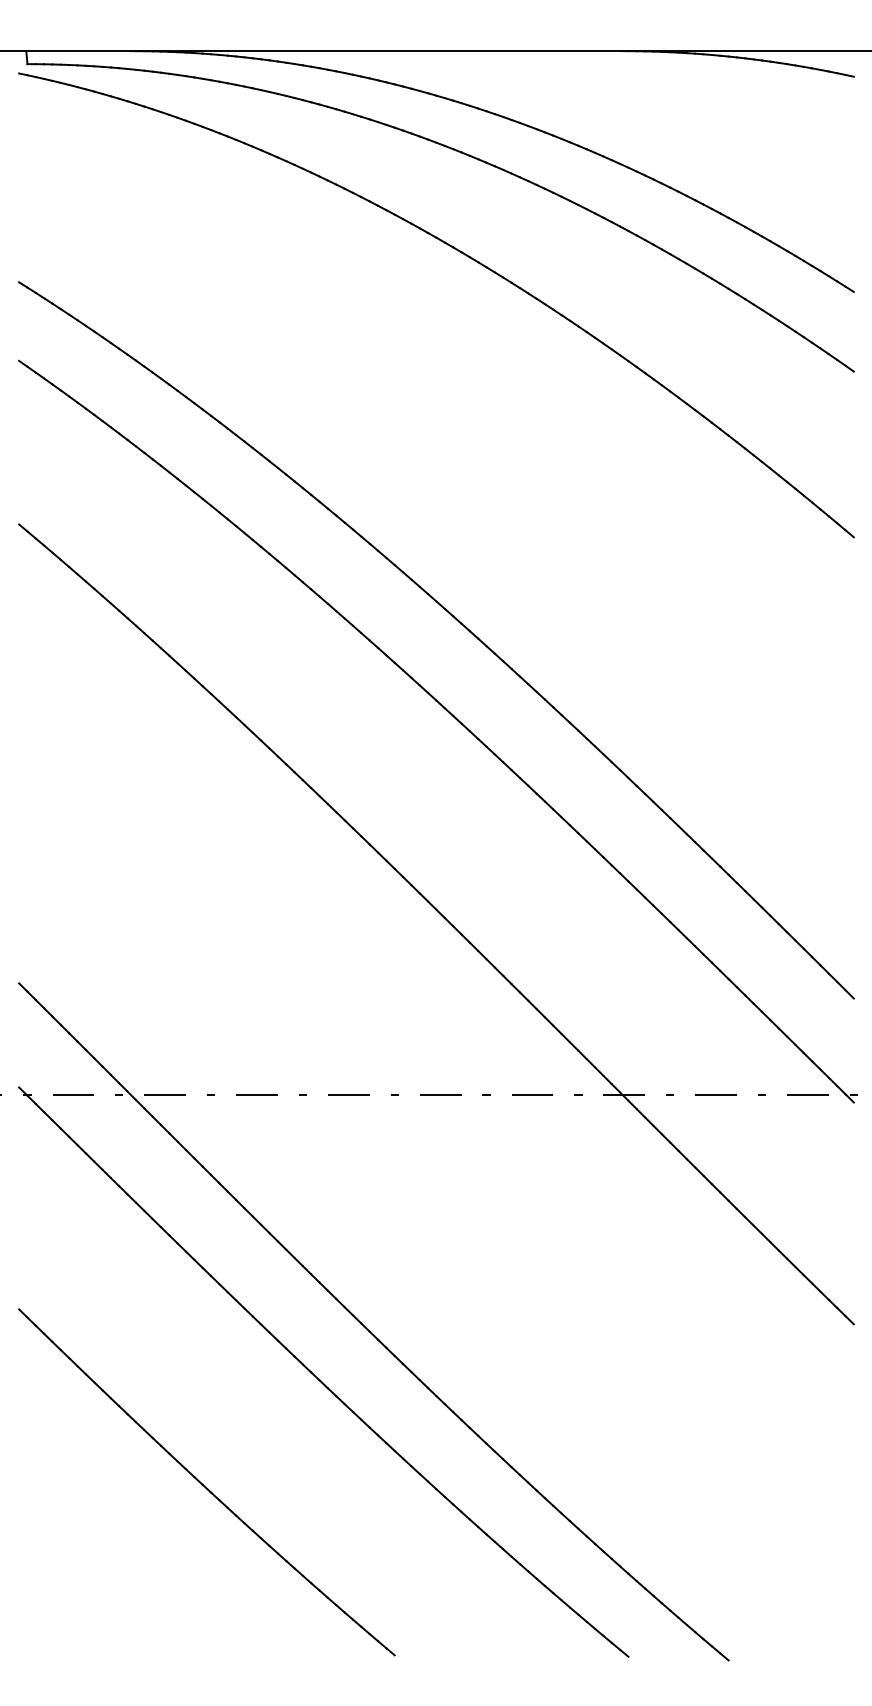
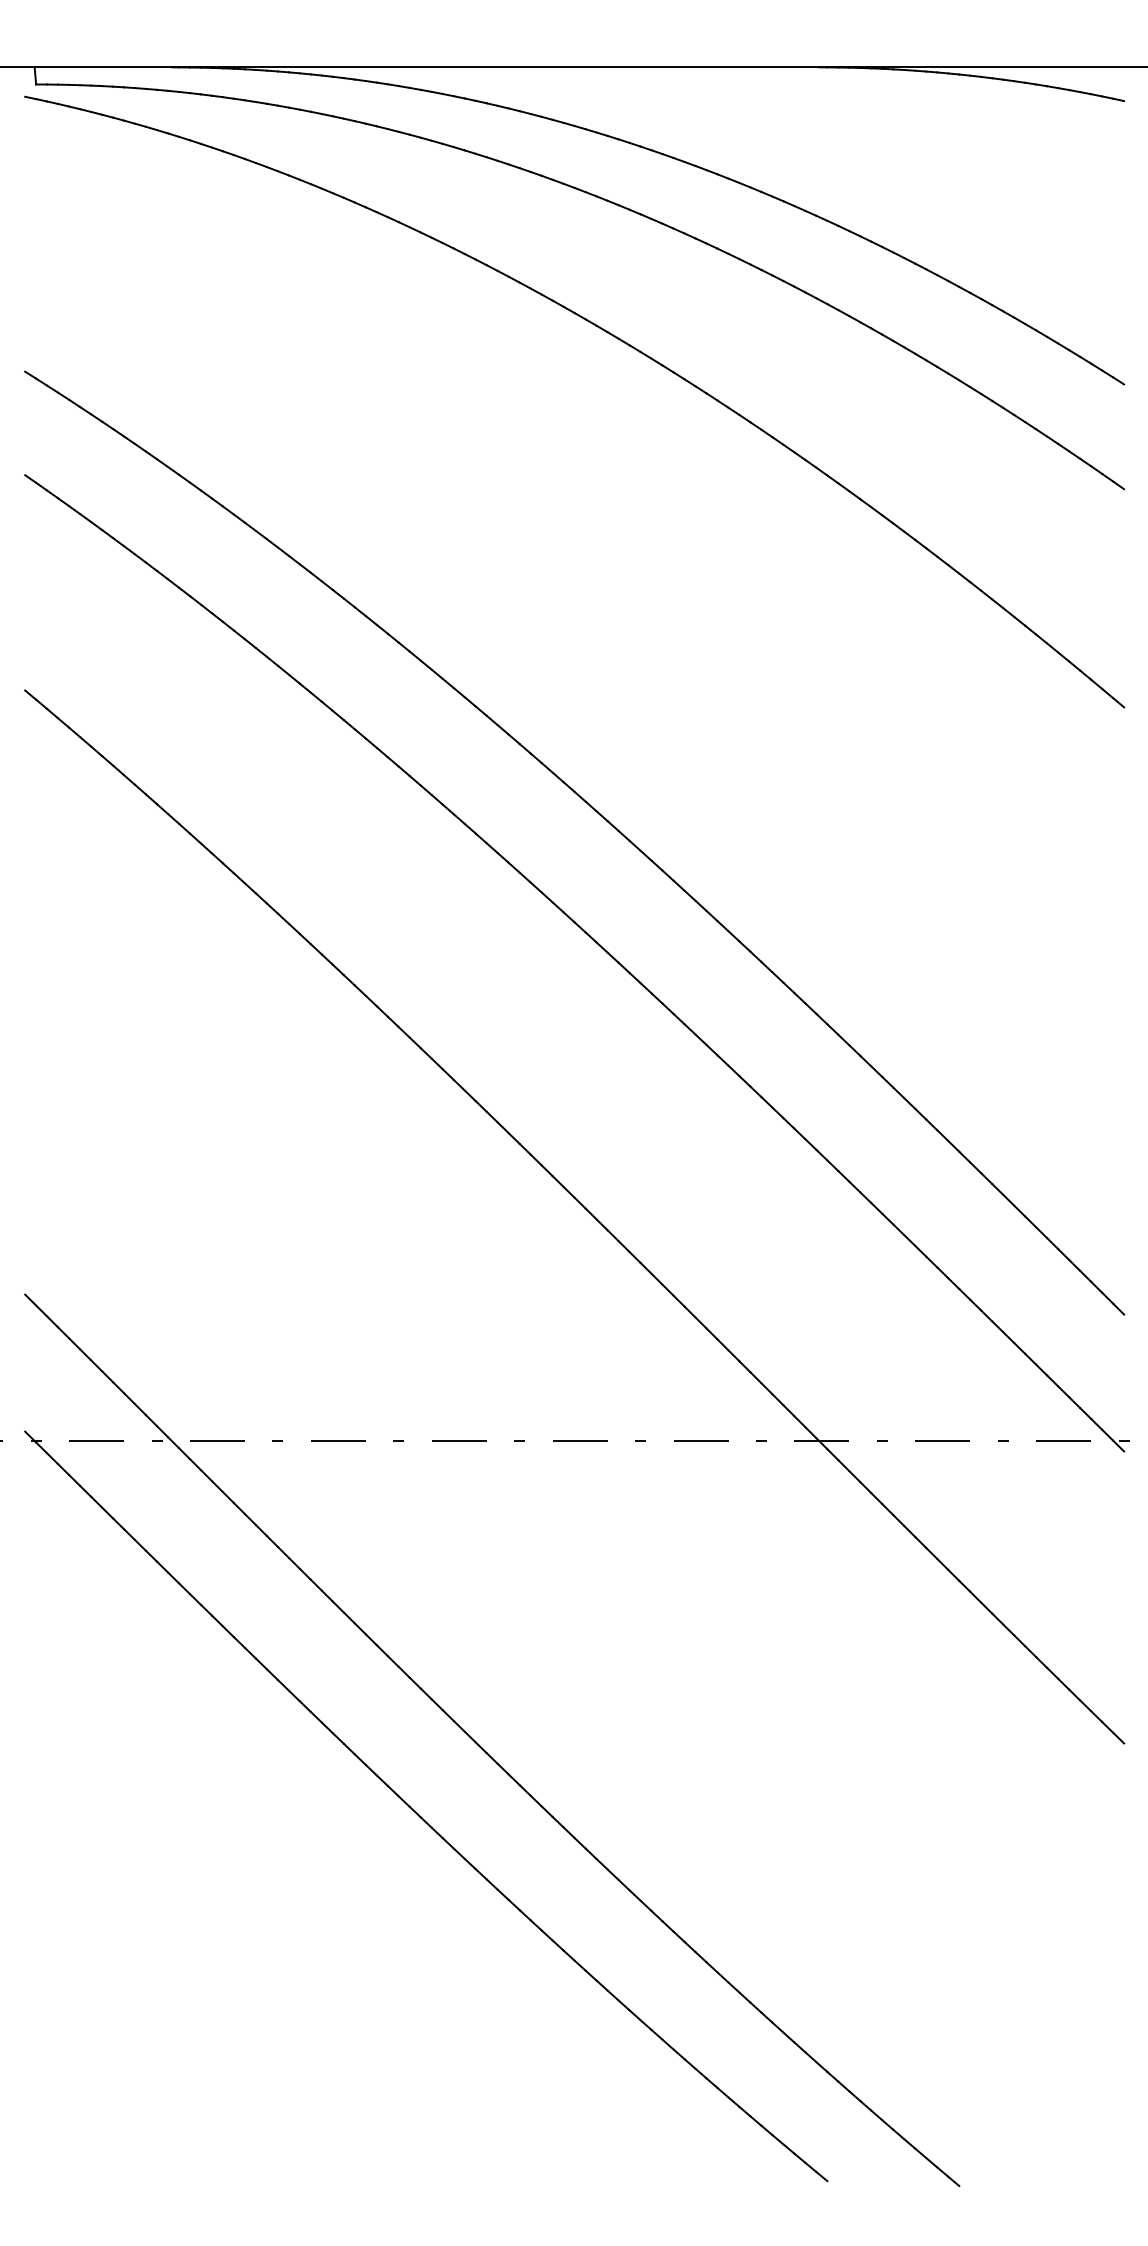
part: (206, 1482) -> (272, 1951), removed

